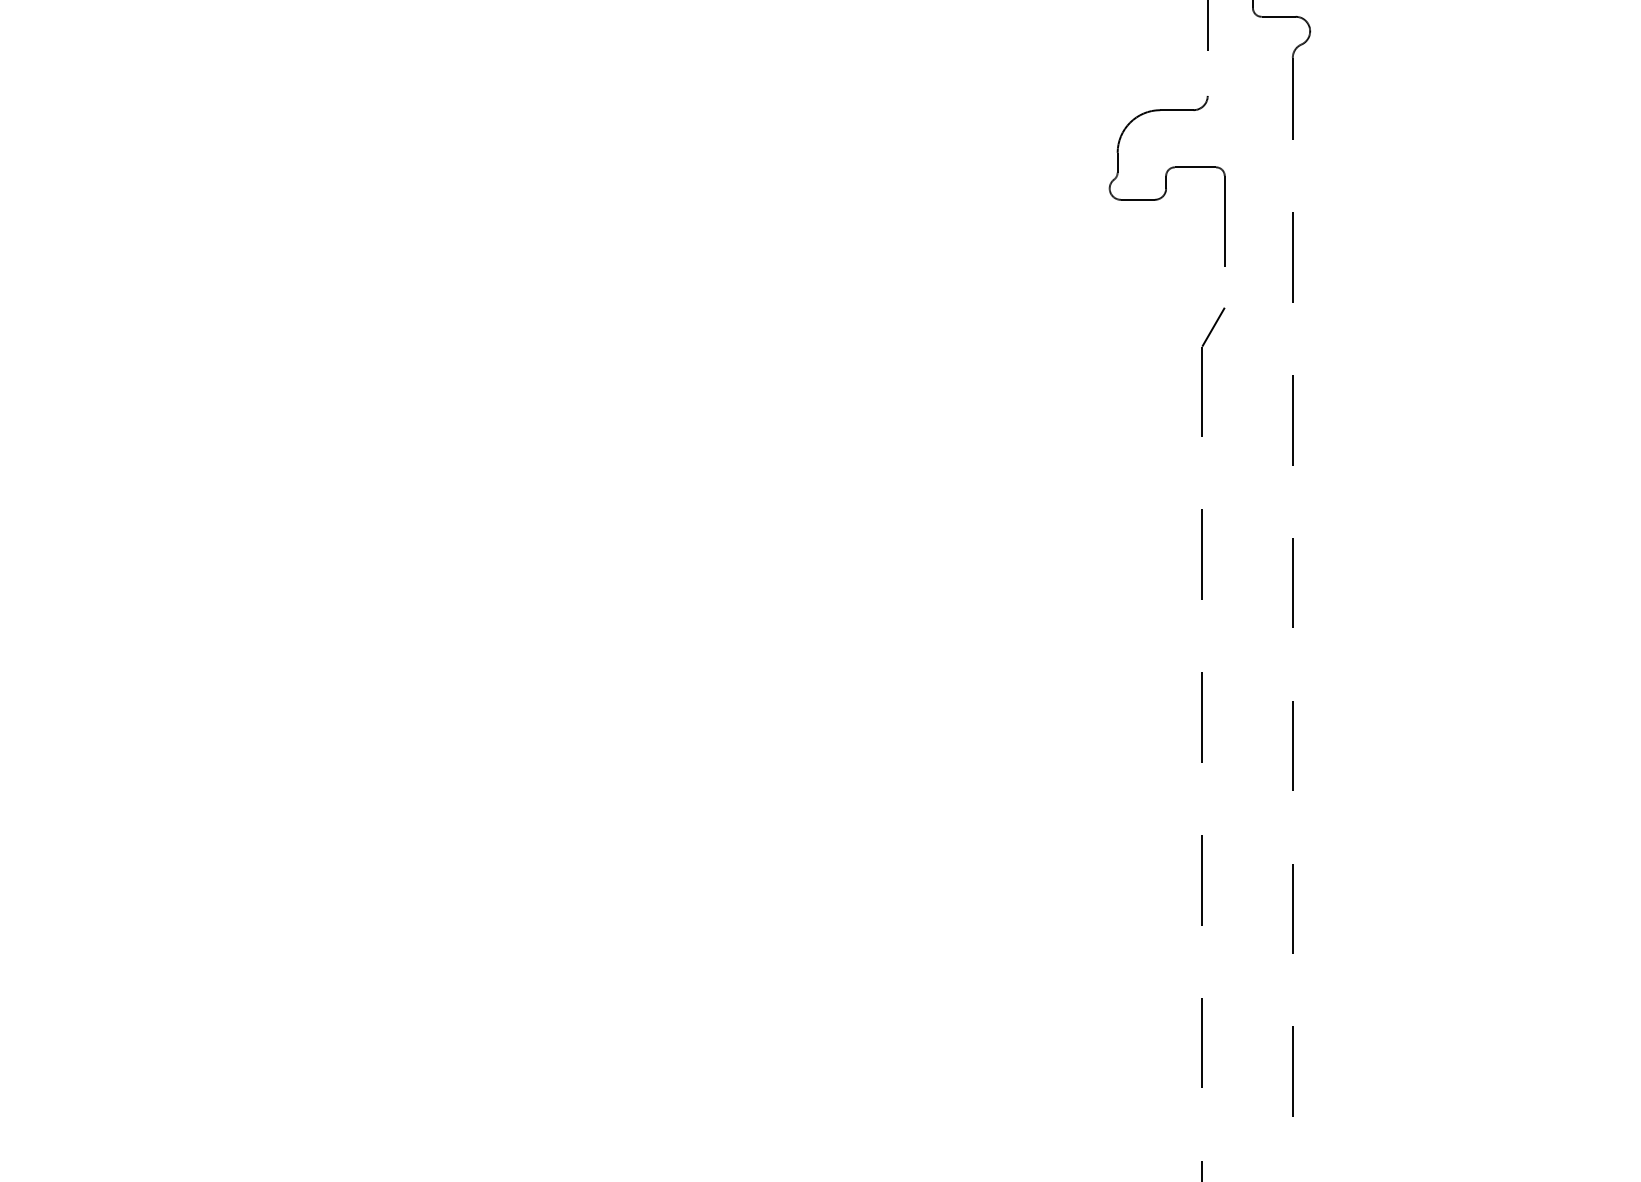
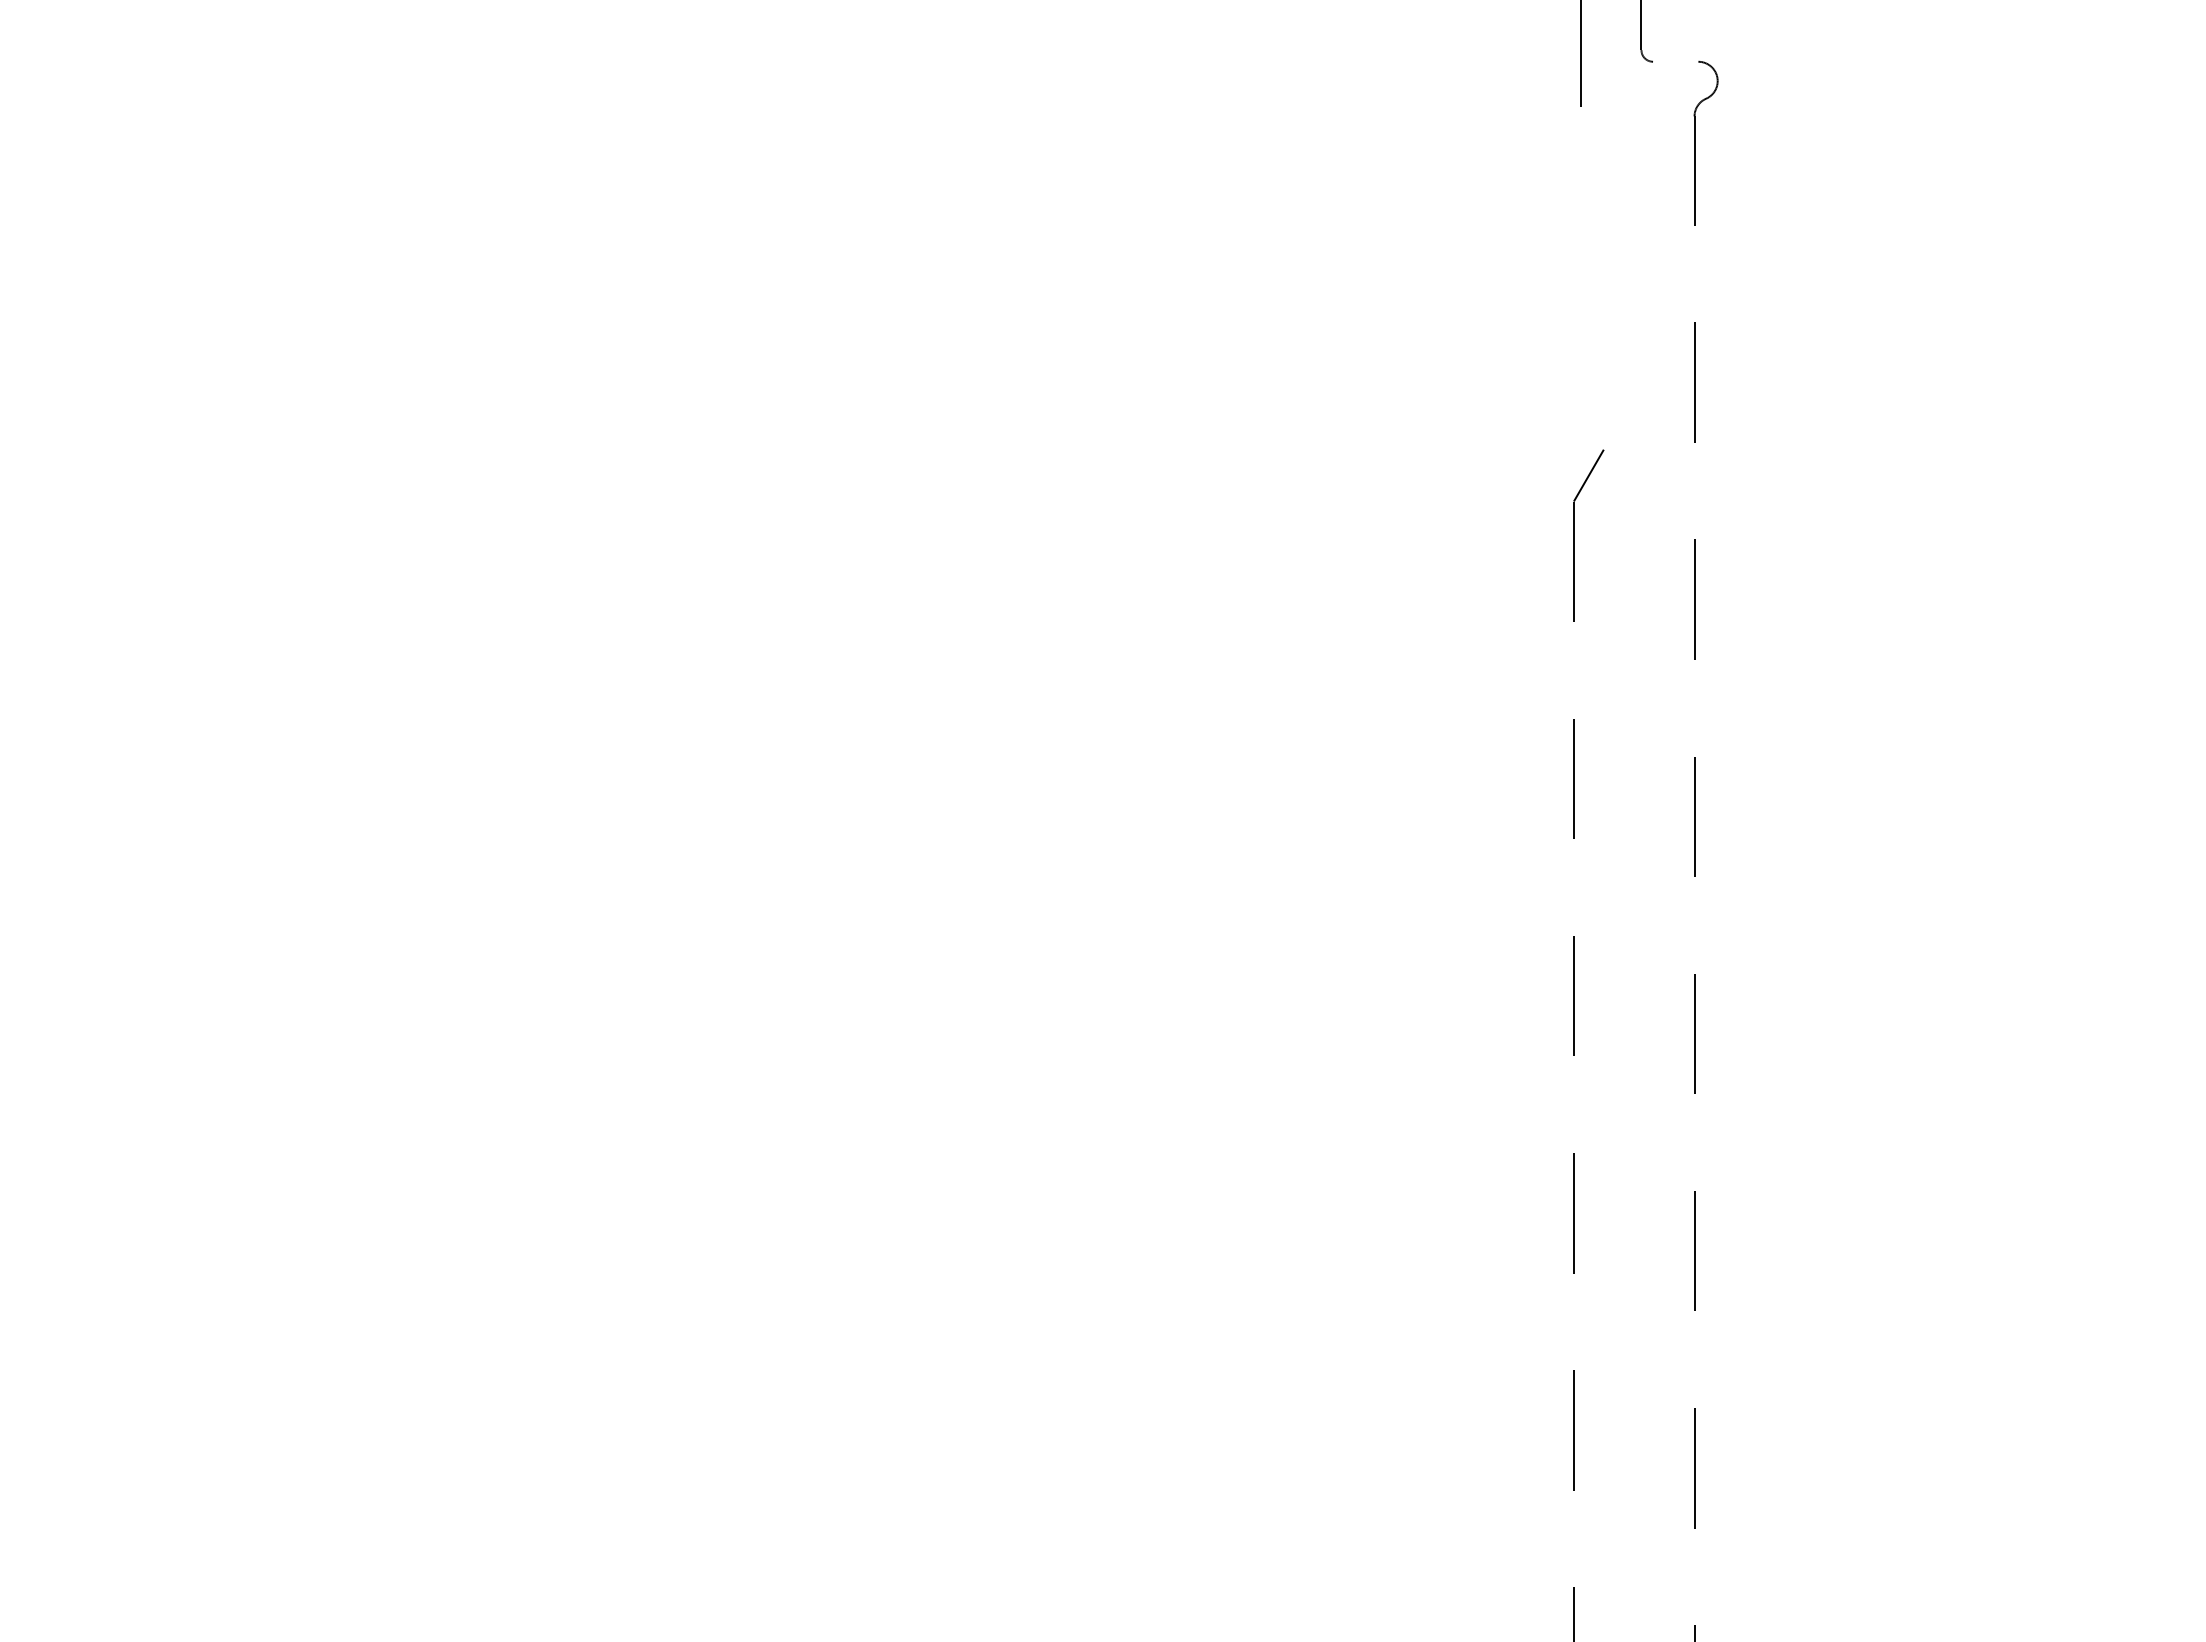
line: (1278, 16) -> (1675, 61), removed
part: (1166, 180) -> (1526, 280), removed

